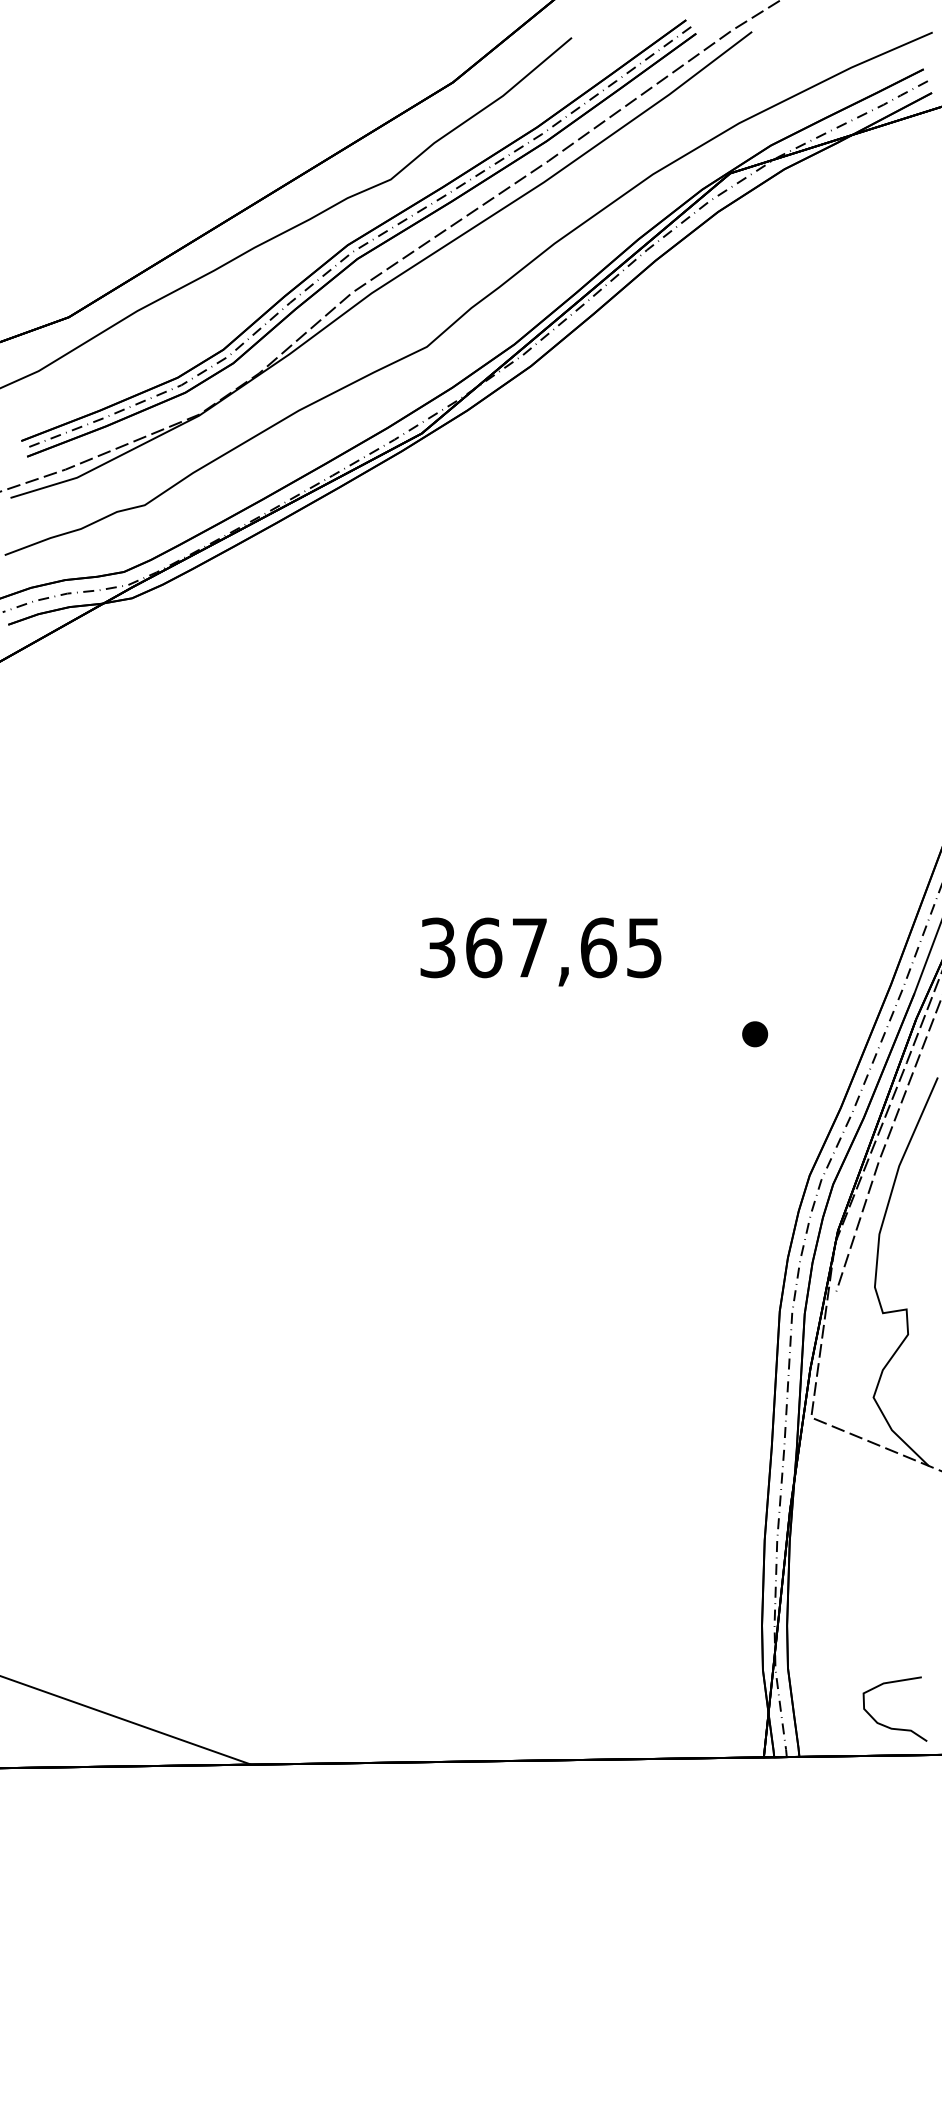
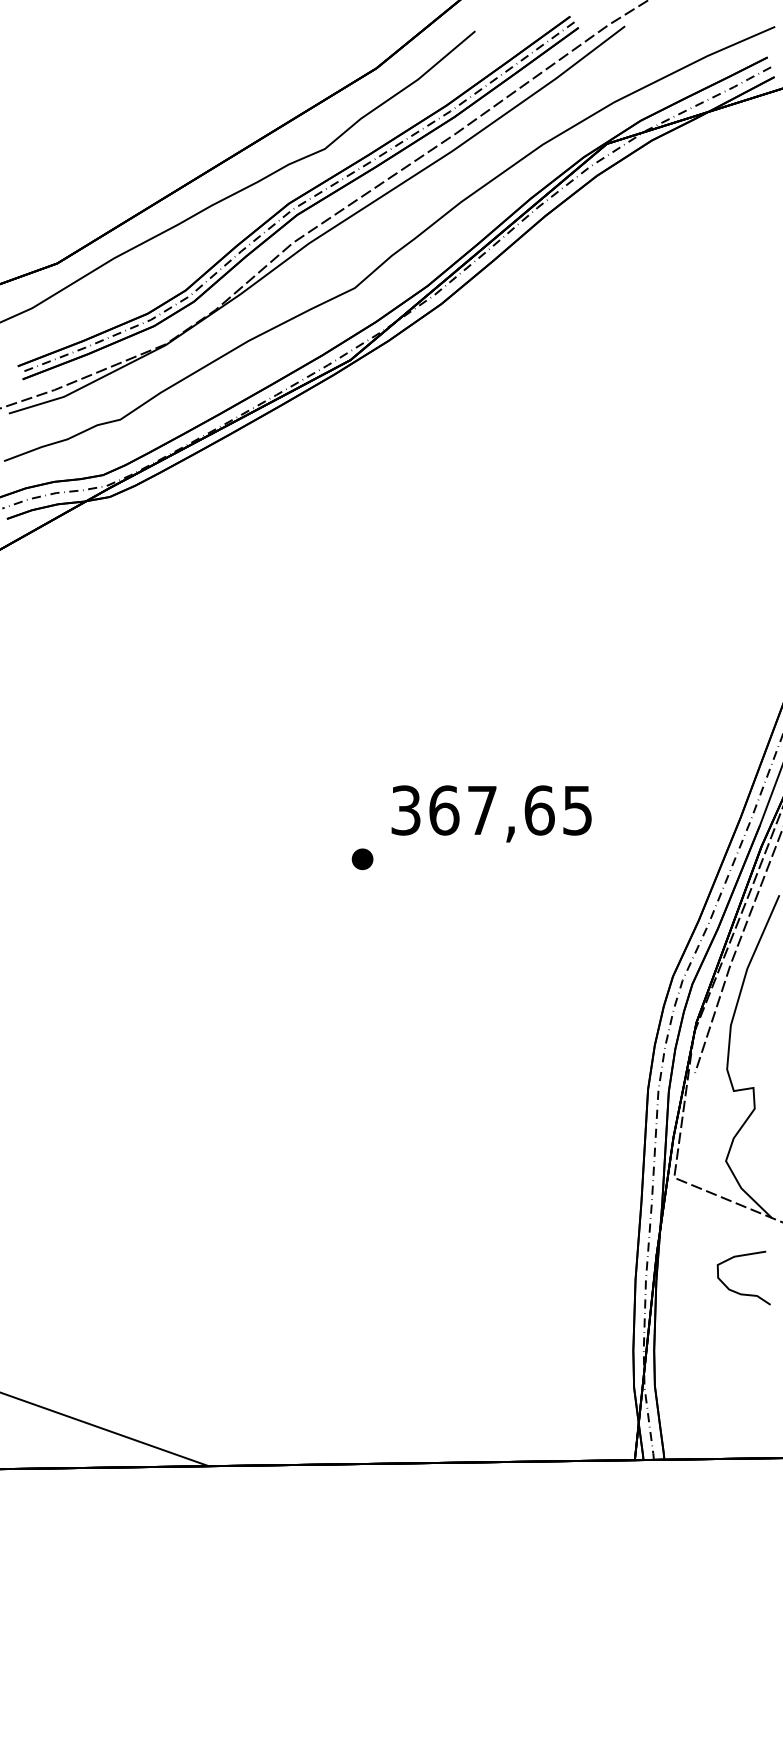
text: (540, 951) -> (491, 813), moved
part: (755, 1033) -> (362, 858), moved
curve: (889, 1726) -> (739, 1292), moved

